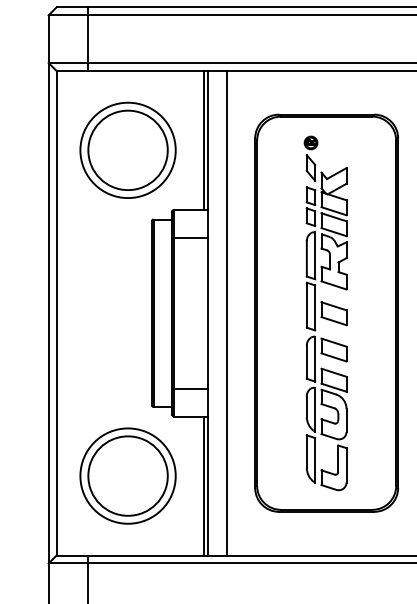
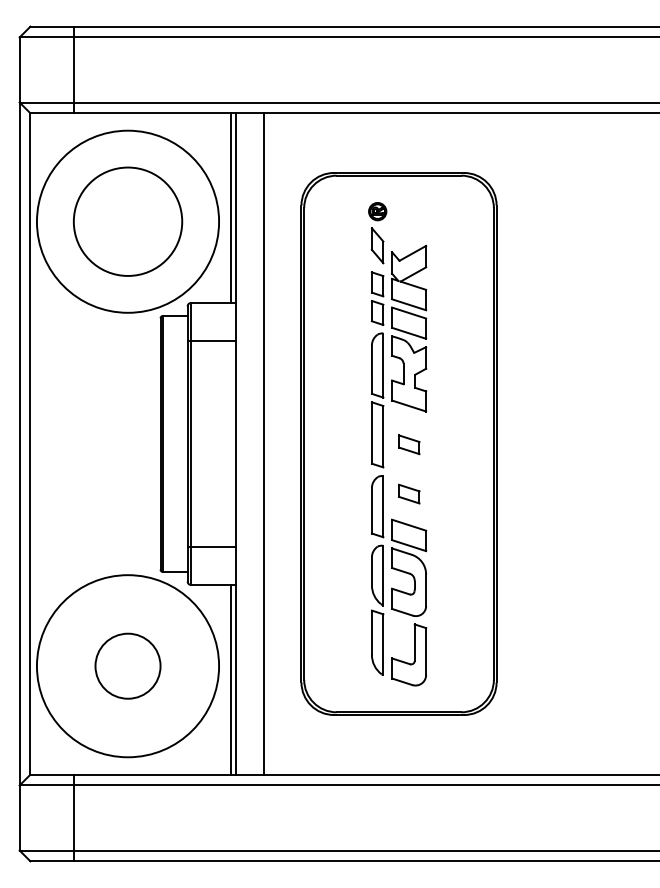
circle: (127, 150) -> (127, 221), size x1.4
part: (334, 313) -> (409, 444), size x0.6
part: (334, 349) -> (409, 493), size x0.6
circle: (127, 476) -> (127, 666), size x0.6
circle: (127, 476) -> (127, 666), size x1.4

